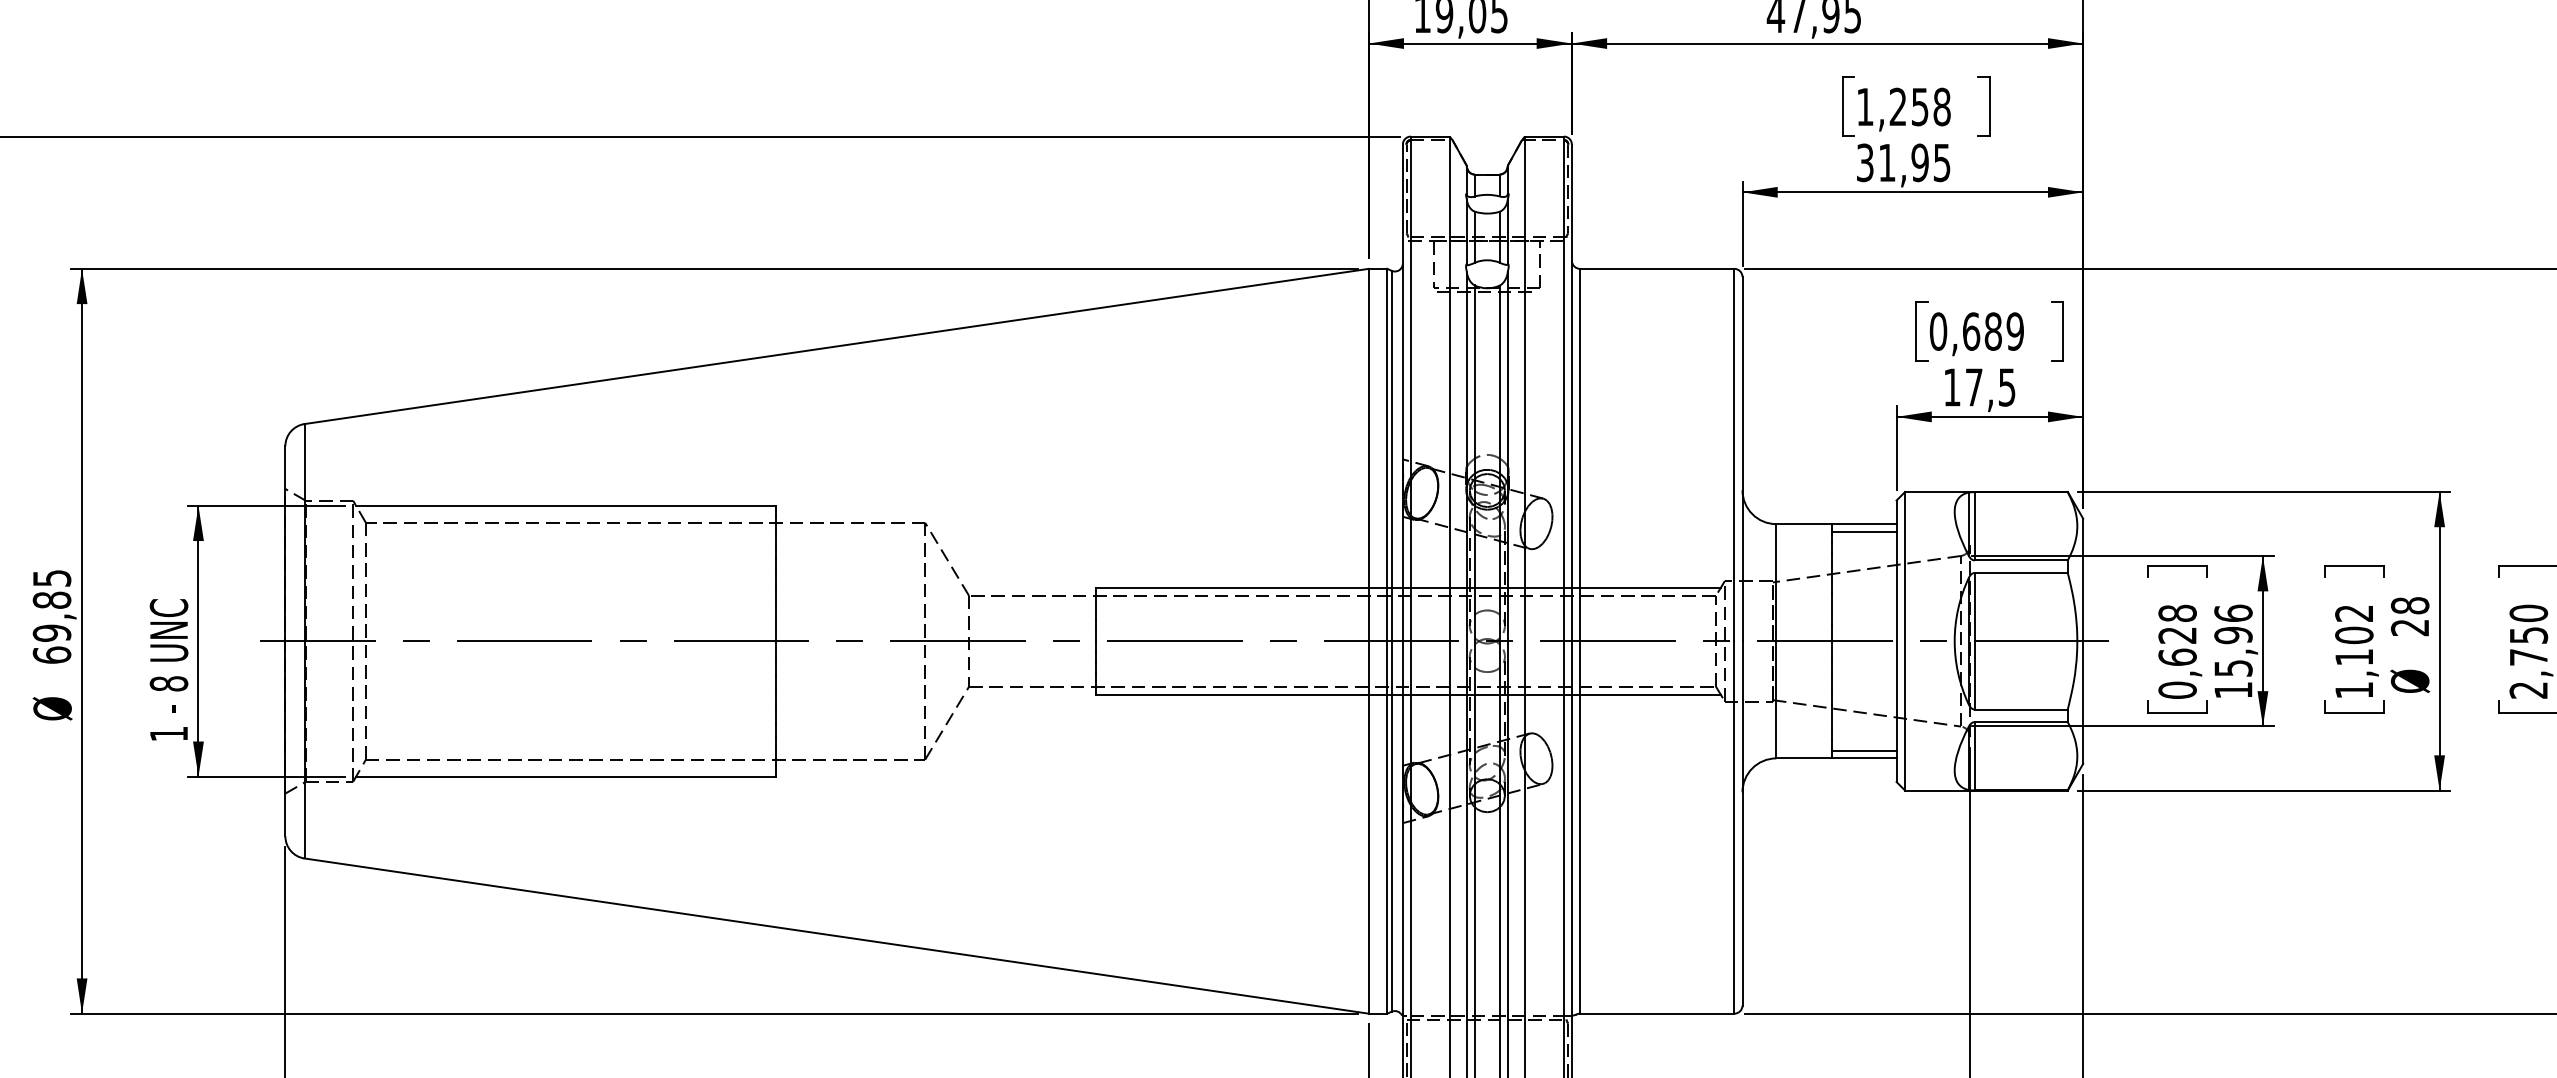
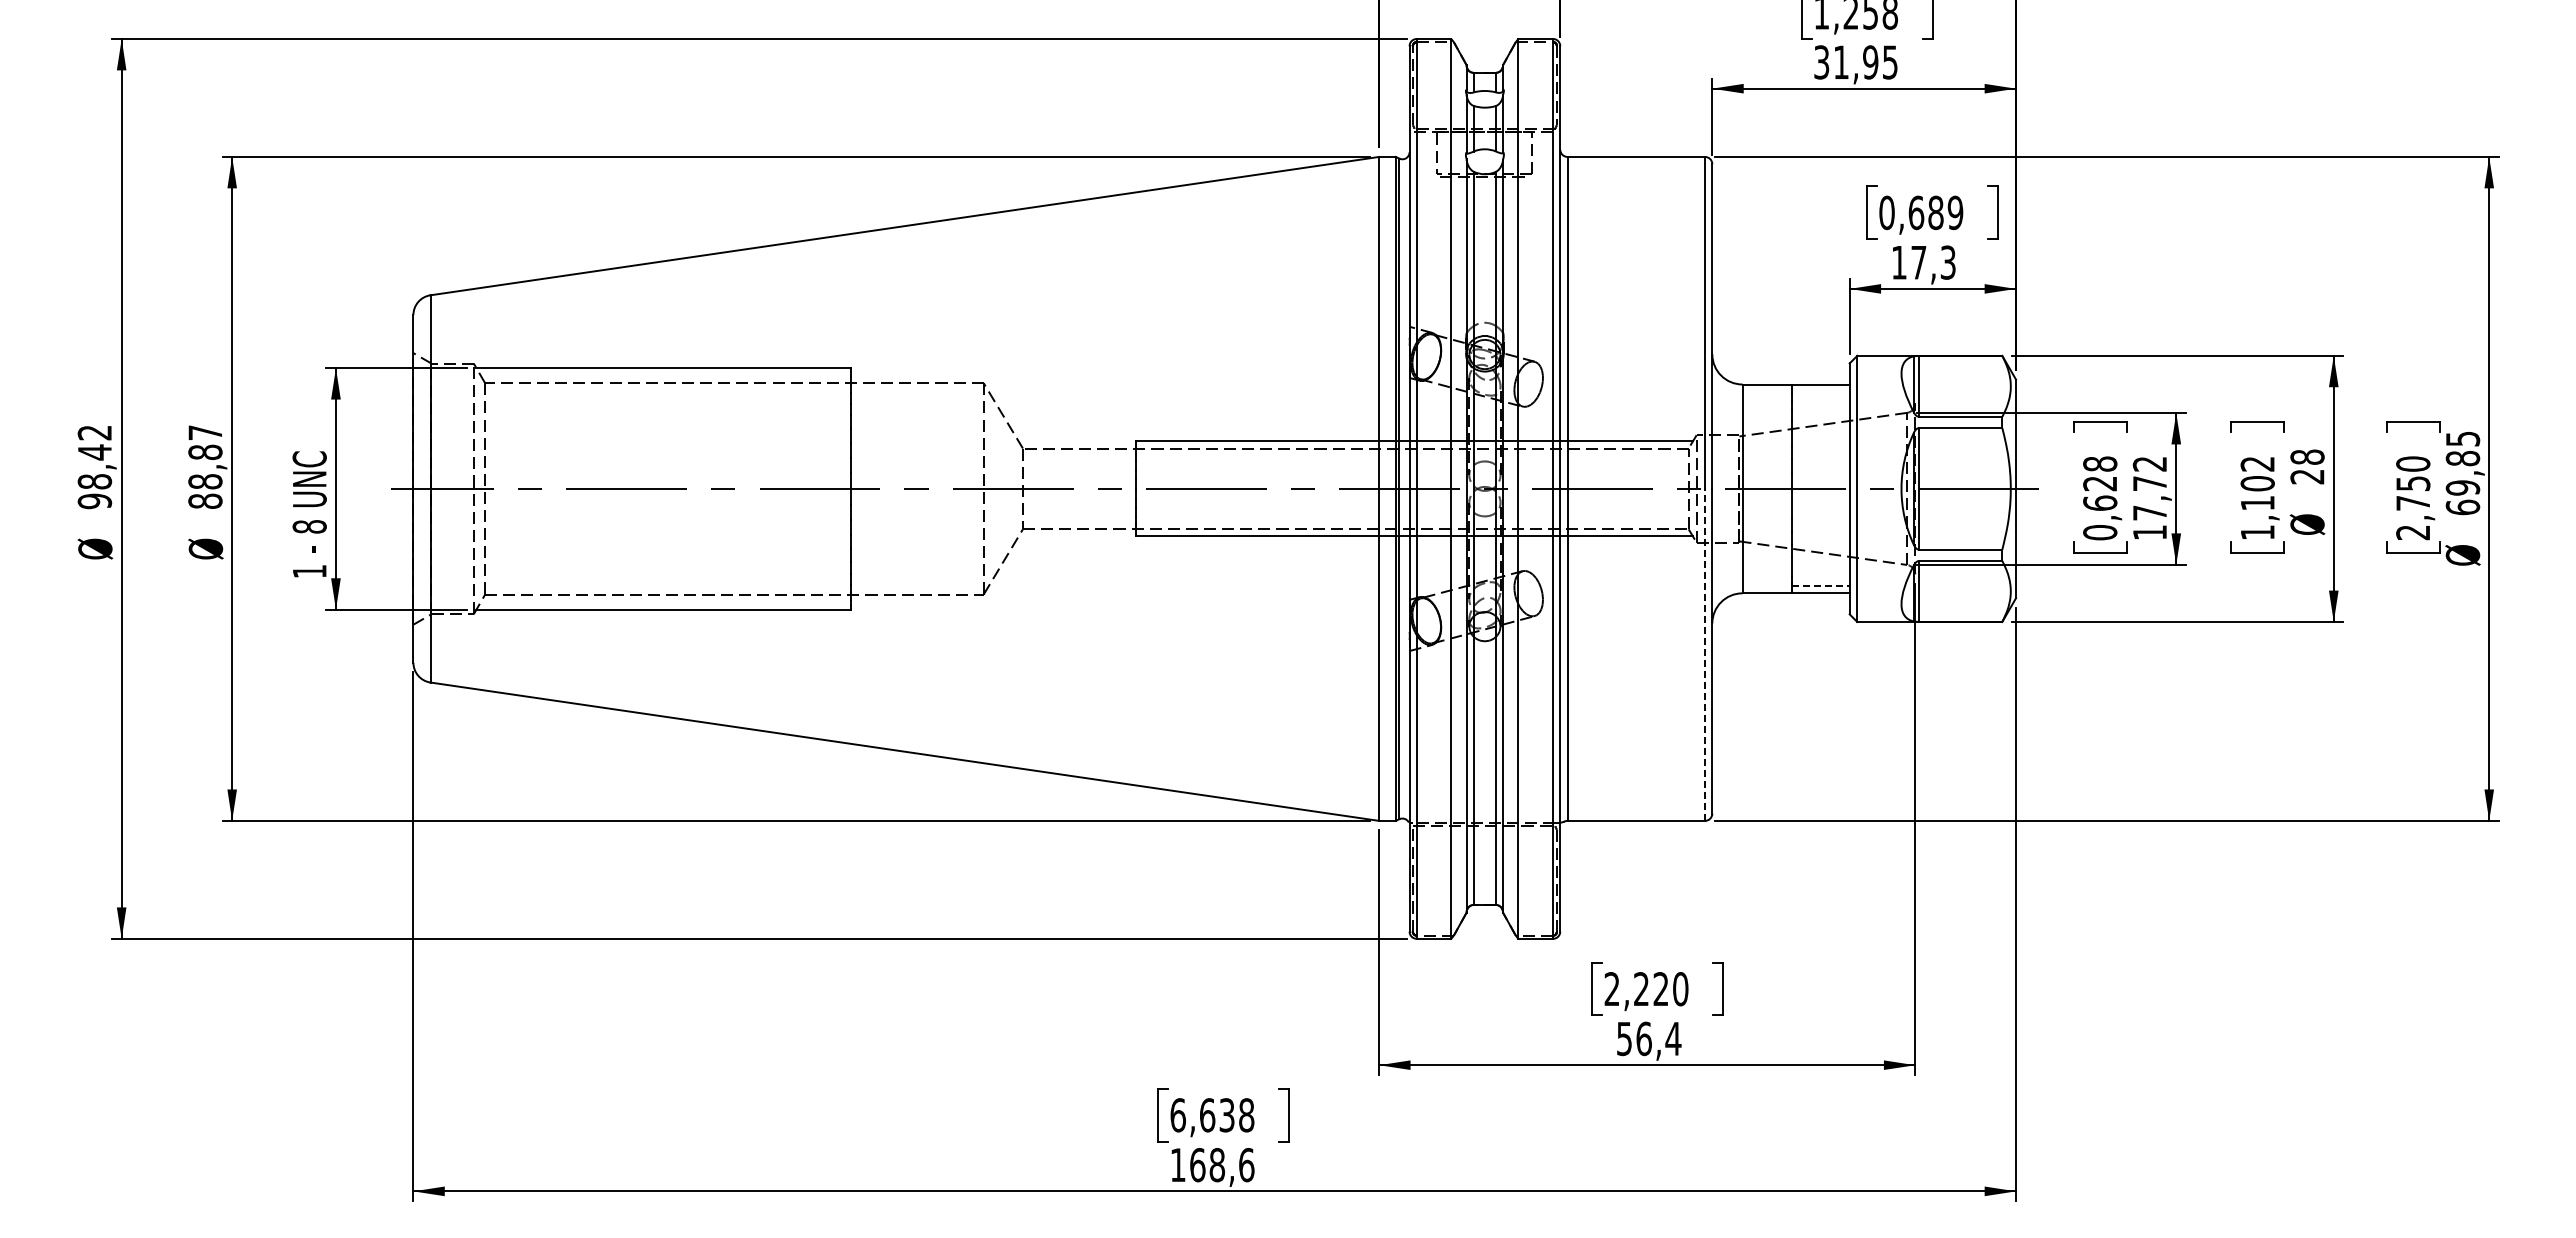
text: (2007, 387) -> (1948, 262), 17,5 -> 17,3
line: (1863, 531) -> (1820, 391), removed
text: (52, 616) -> (205, 466), 69,85 -> 88,87
text: (2232, 640) -> (2149, 488), 15,96 -> 17,72
line: (1863, 750) -> (1820, 586), solid -> dashed
line: (1734, 827) -> (1705, 654), solid -> dashed

